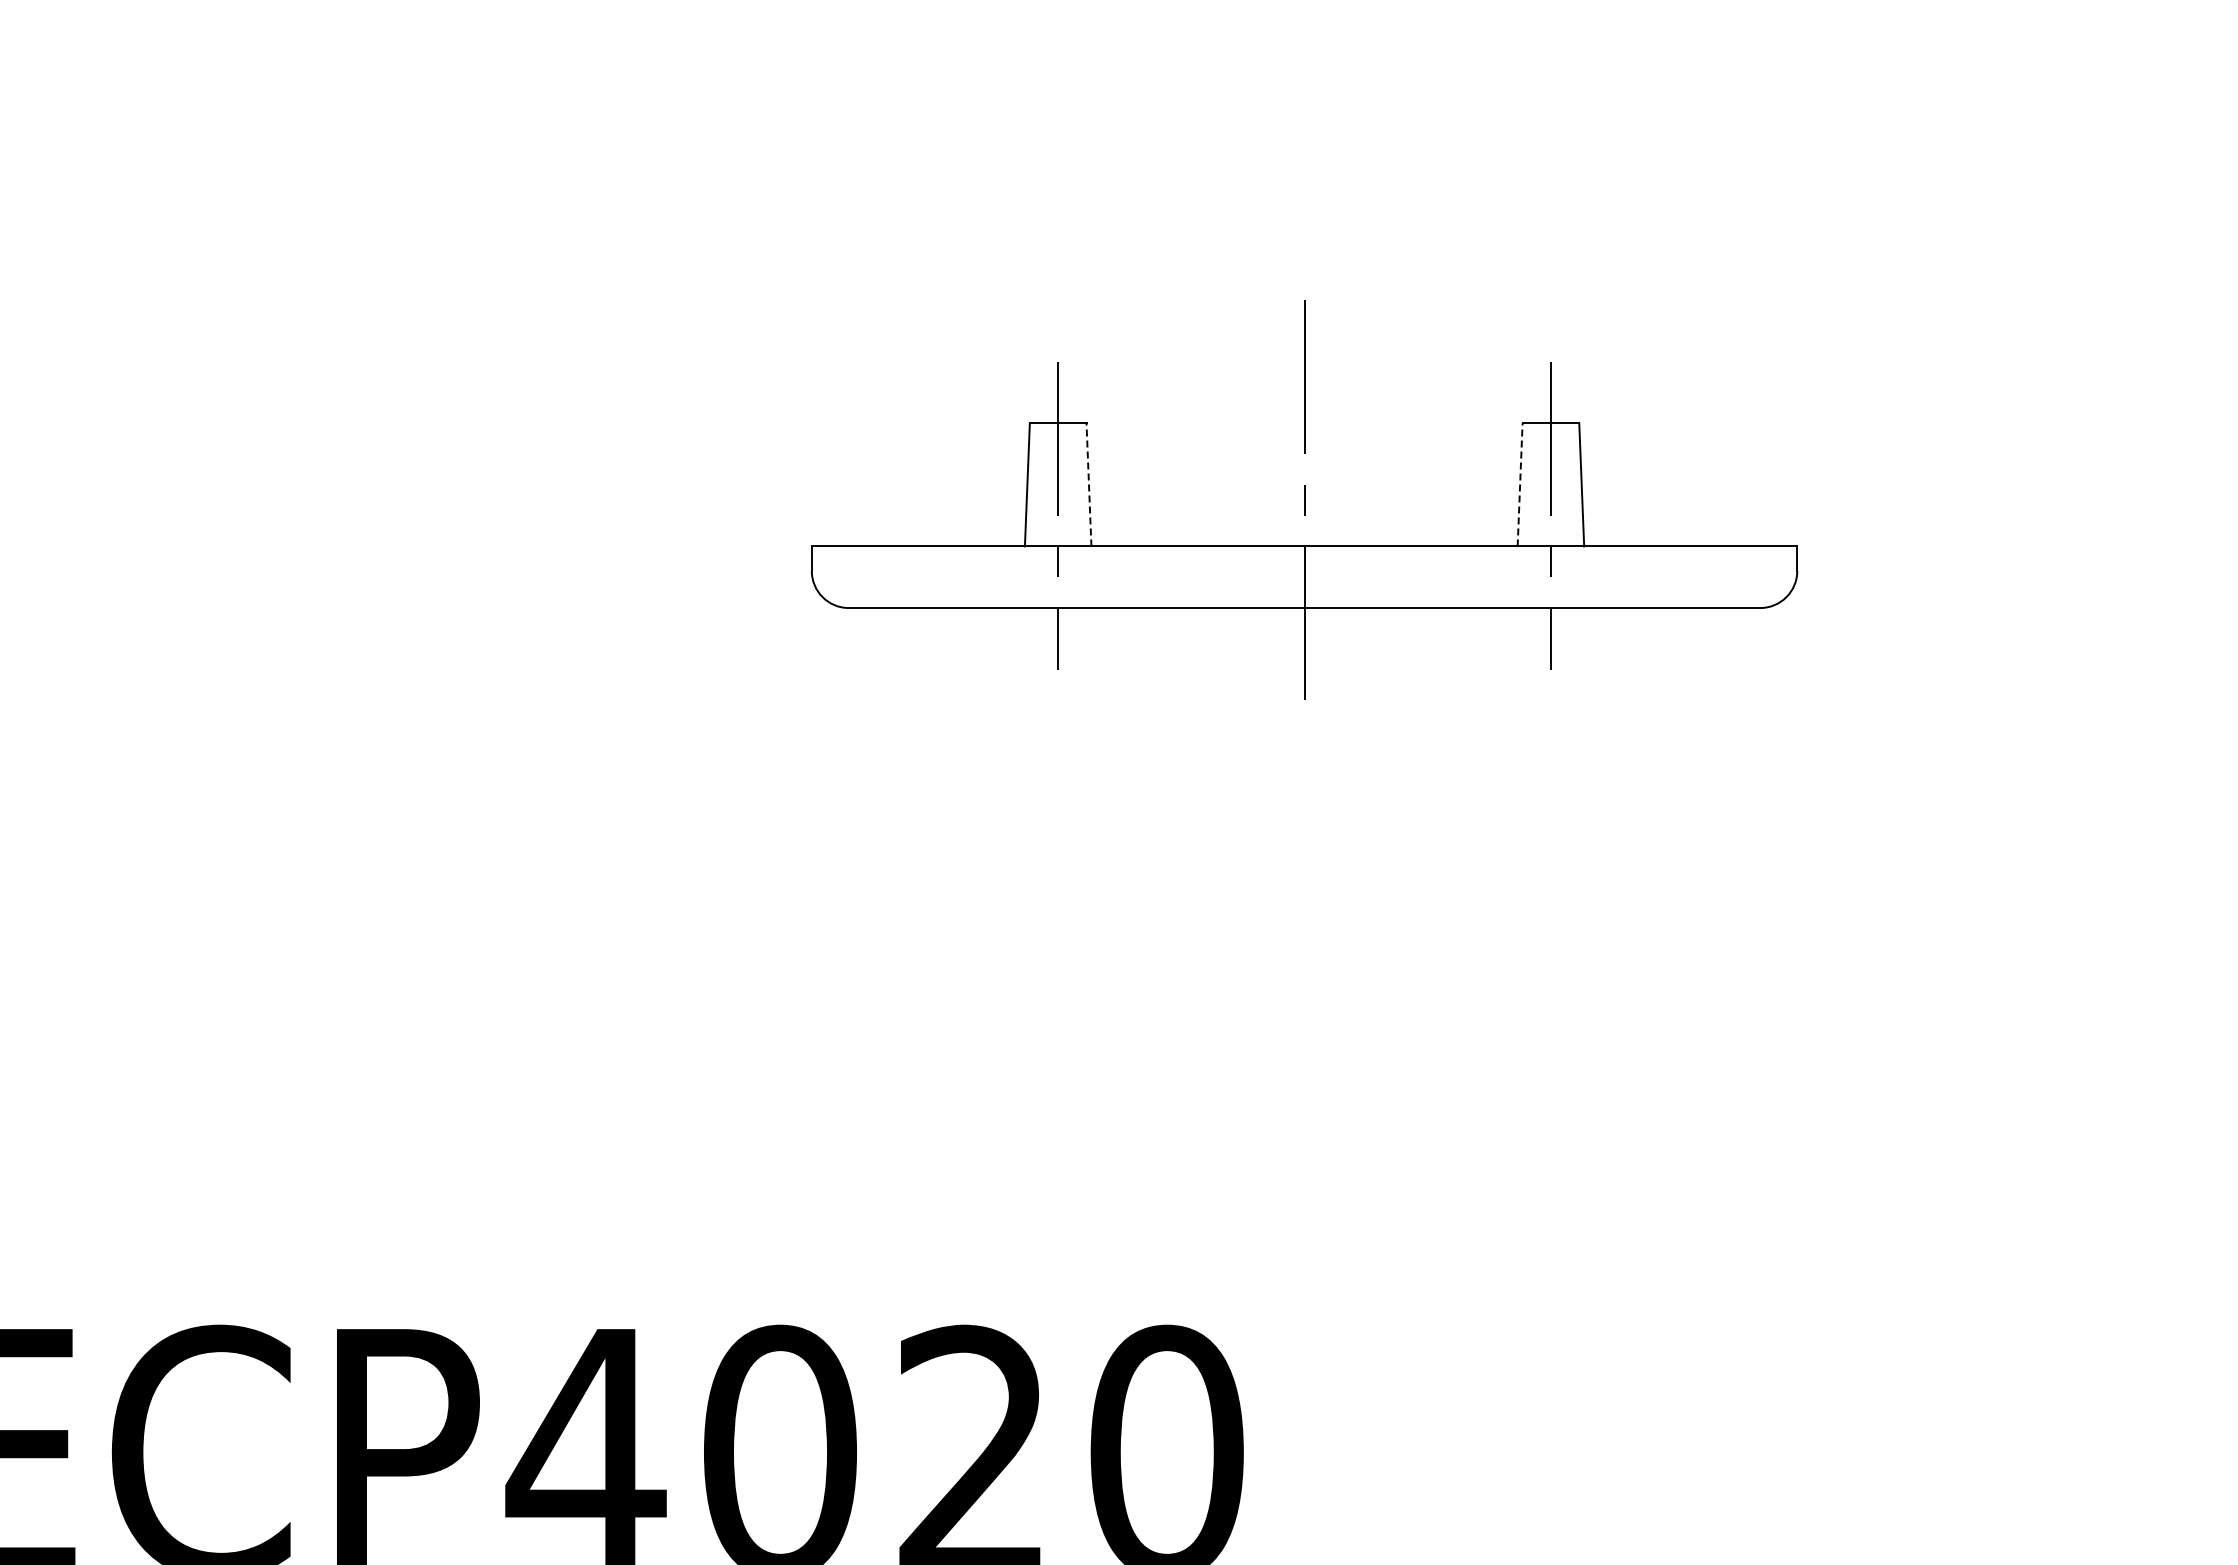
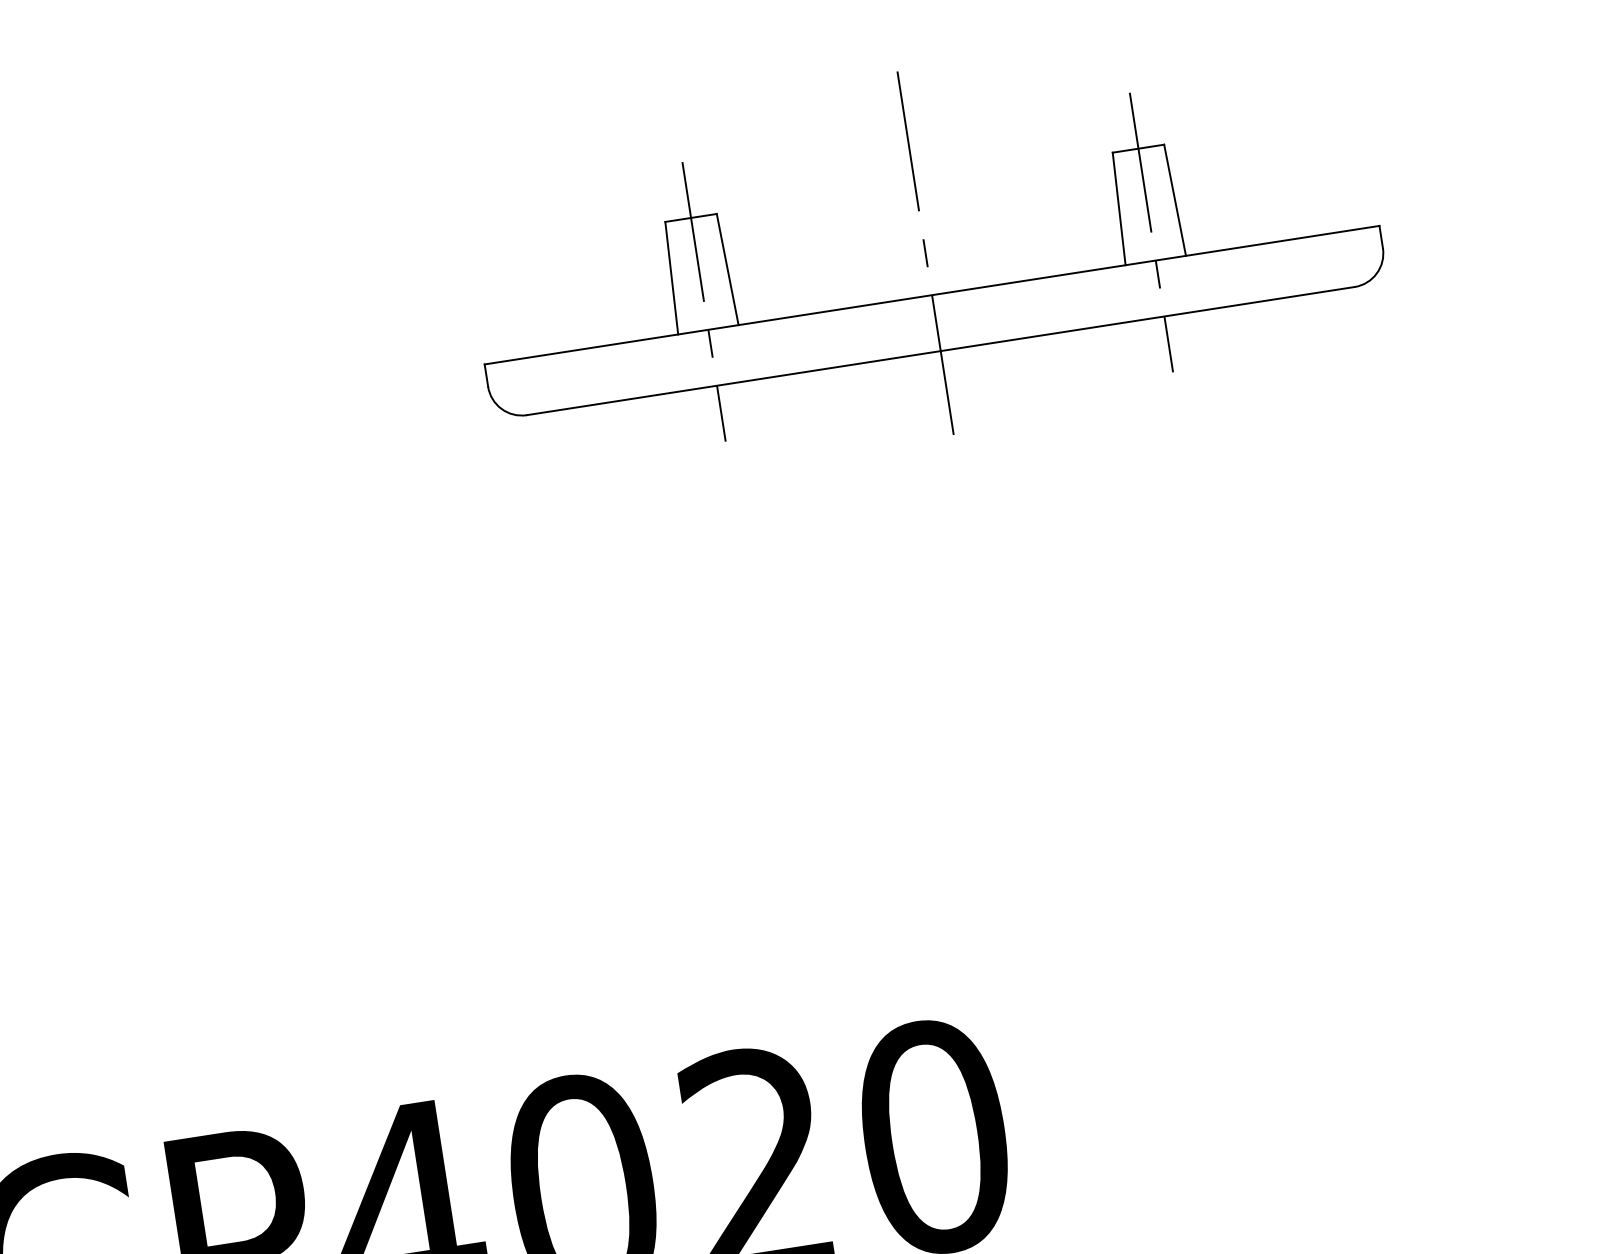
line: (1088, 484) -> (727, 269), dashed -> solid
line: (1520, 484) -> (1119, 208), dashed -> solid

